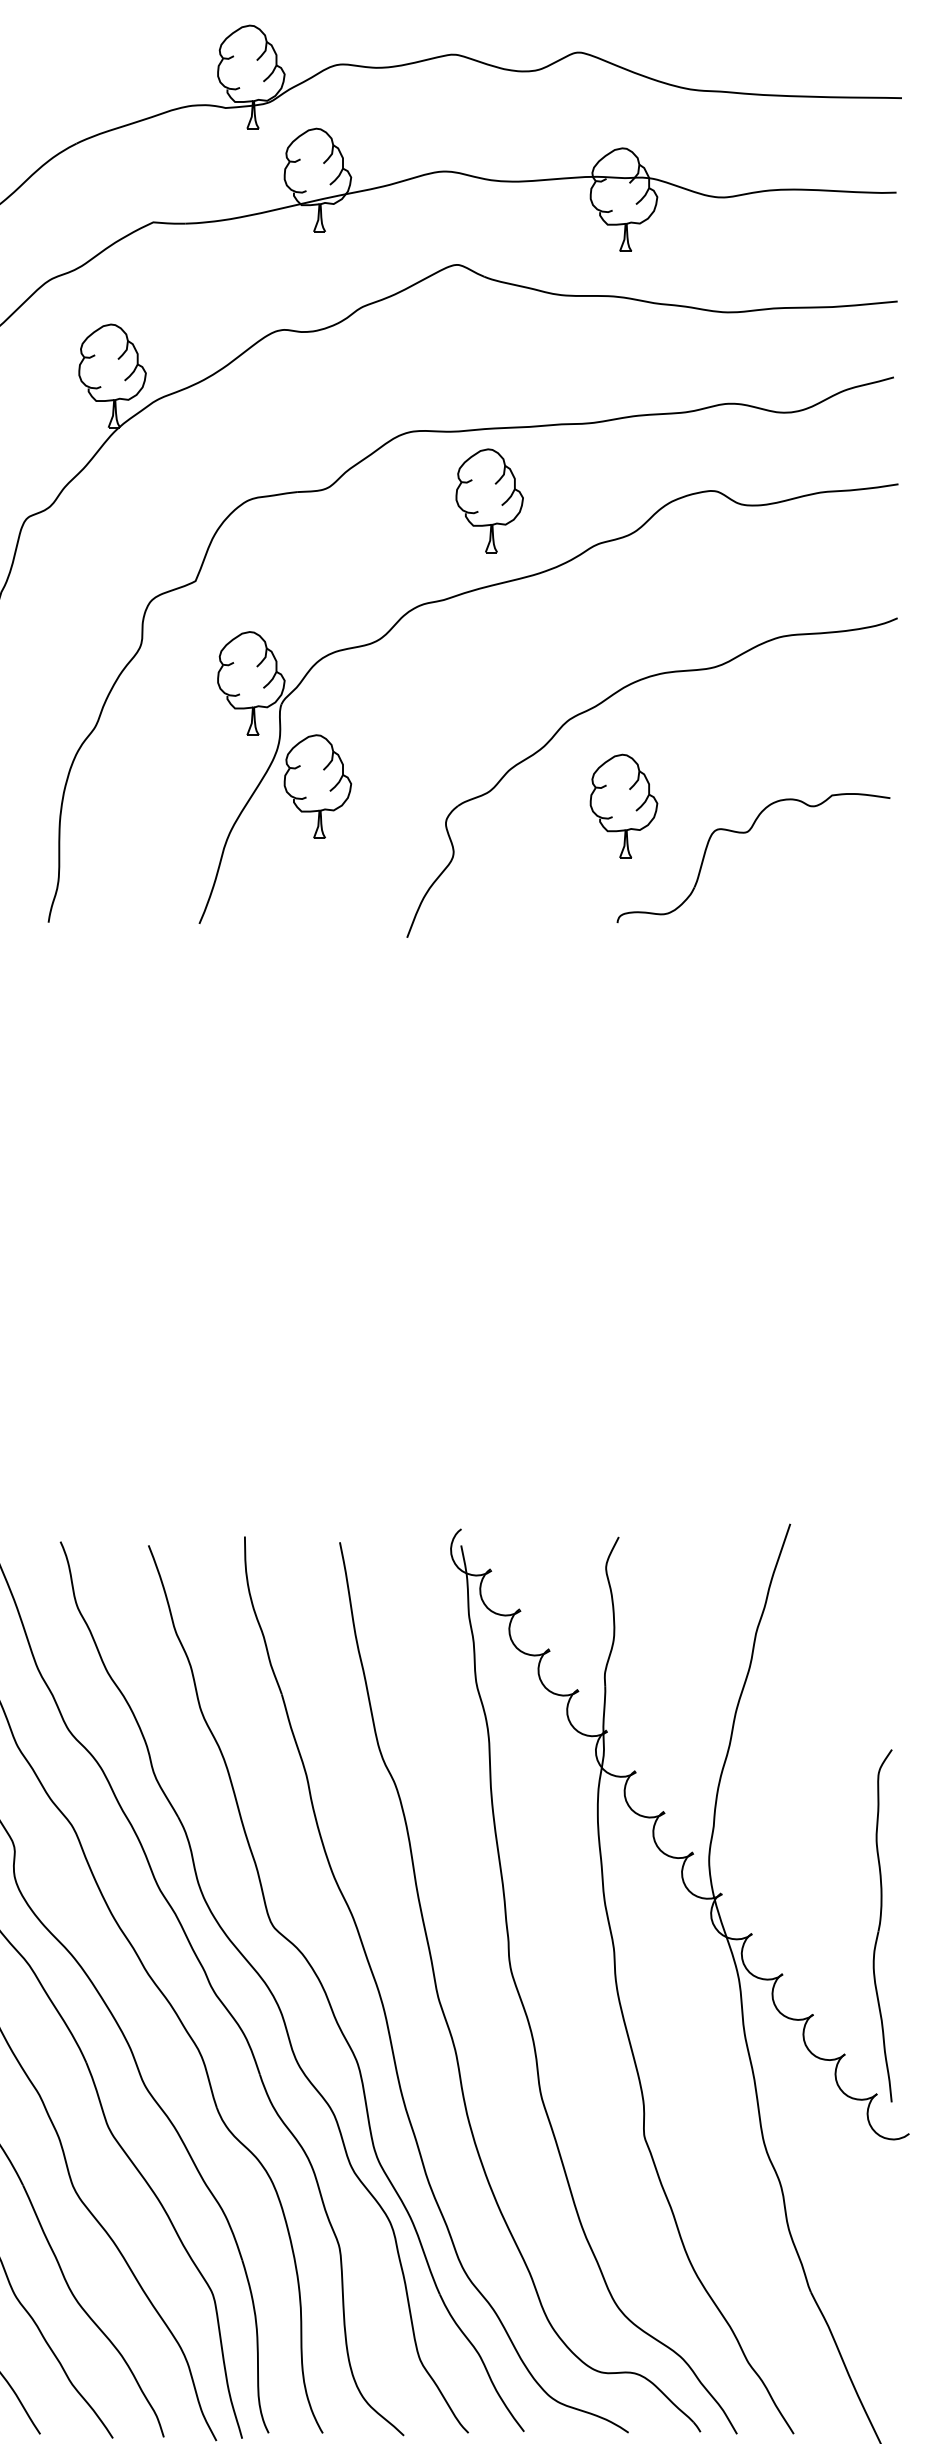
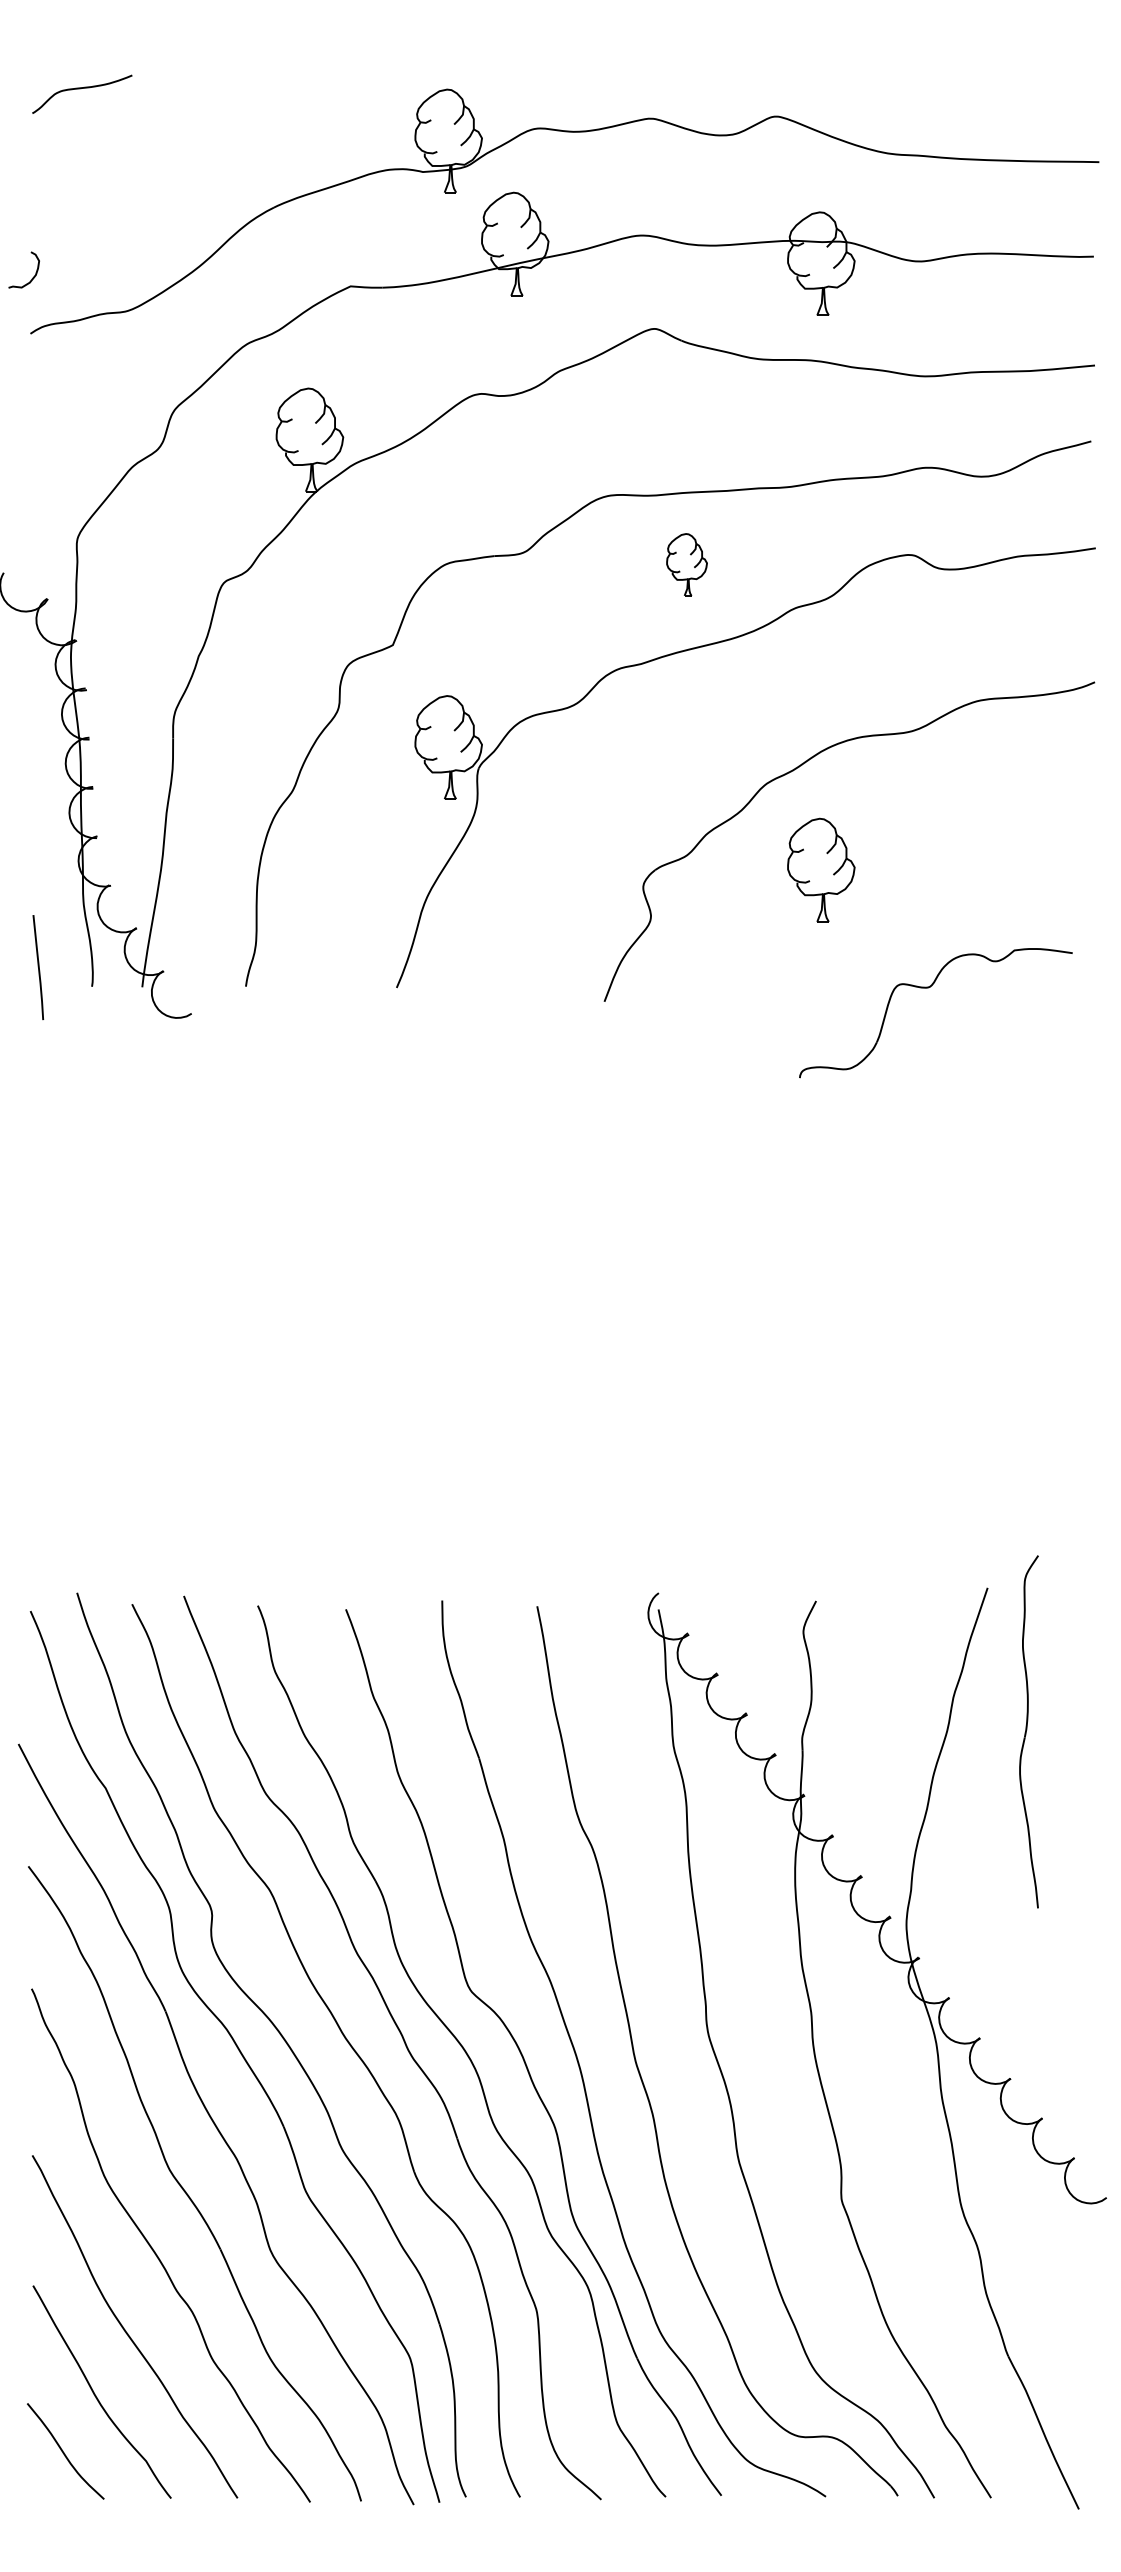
part: (489, 500) -> (686, 564), size x0.6
part: (318, 786) -> (515, 850), removed
part: (746, 833) -> (928, 988), moved
part: (882, 1925) -> (1028, 1731), moved

